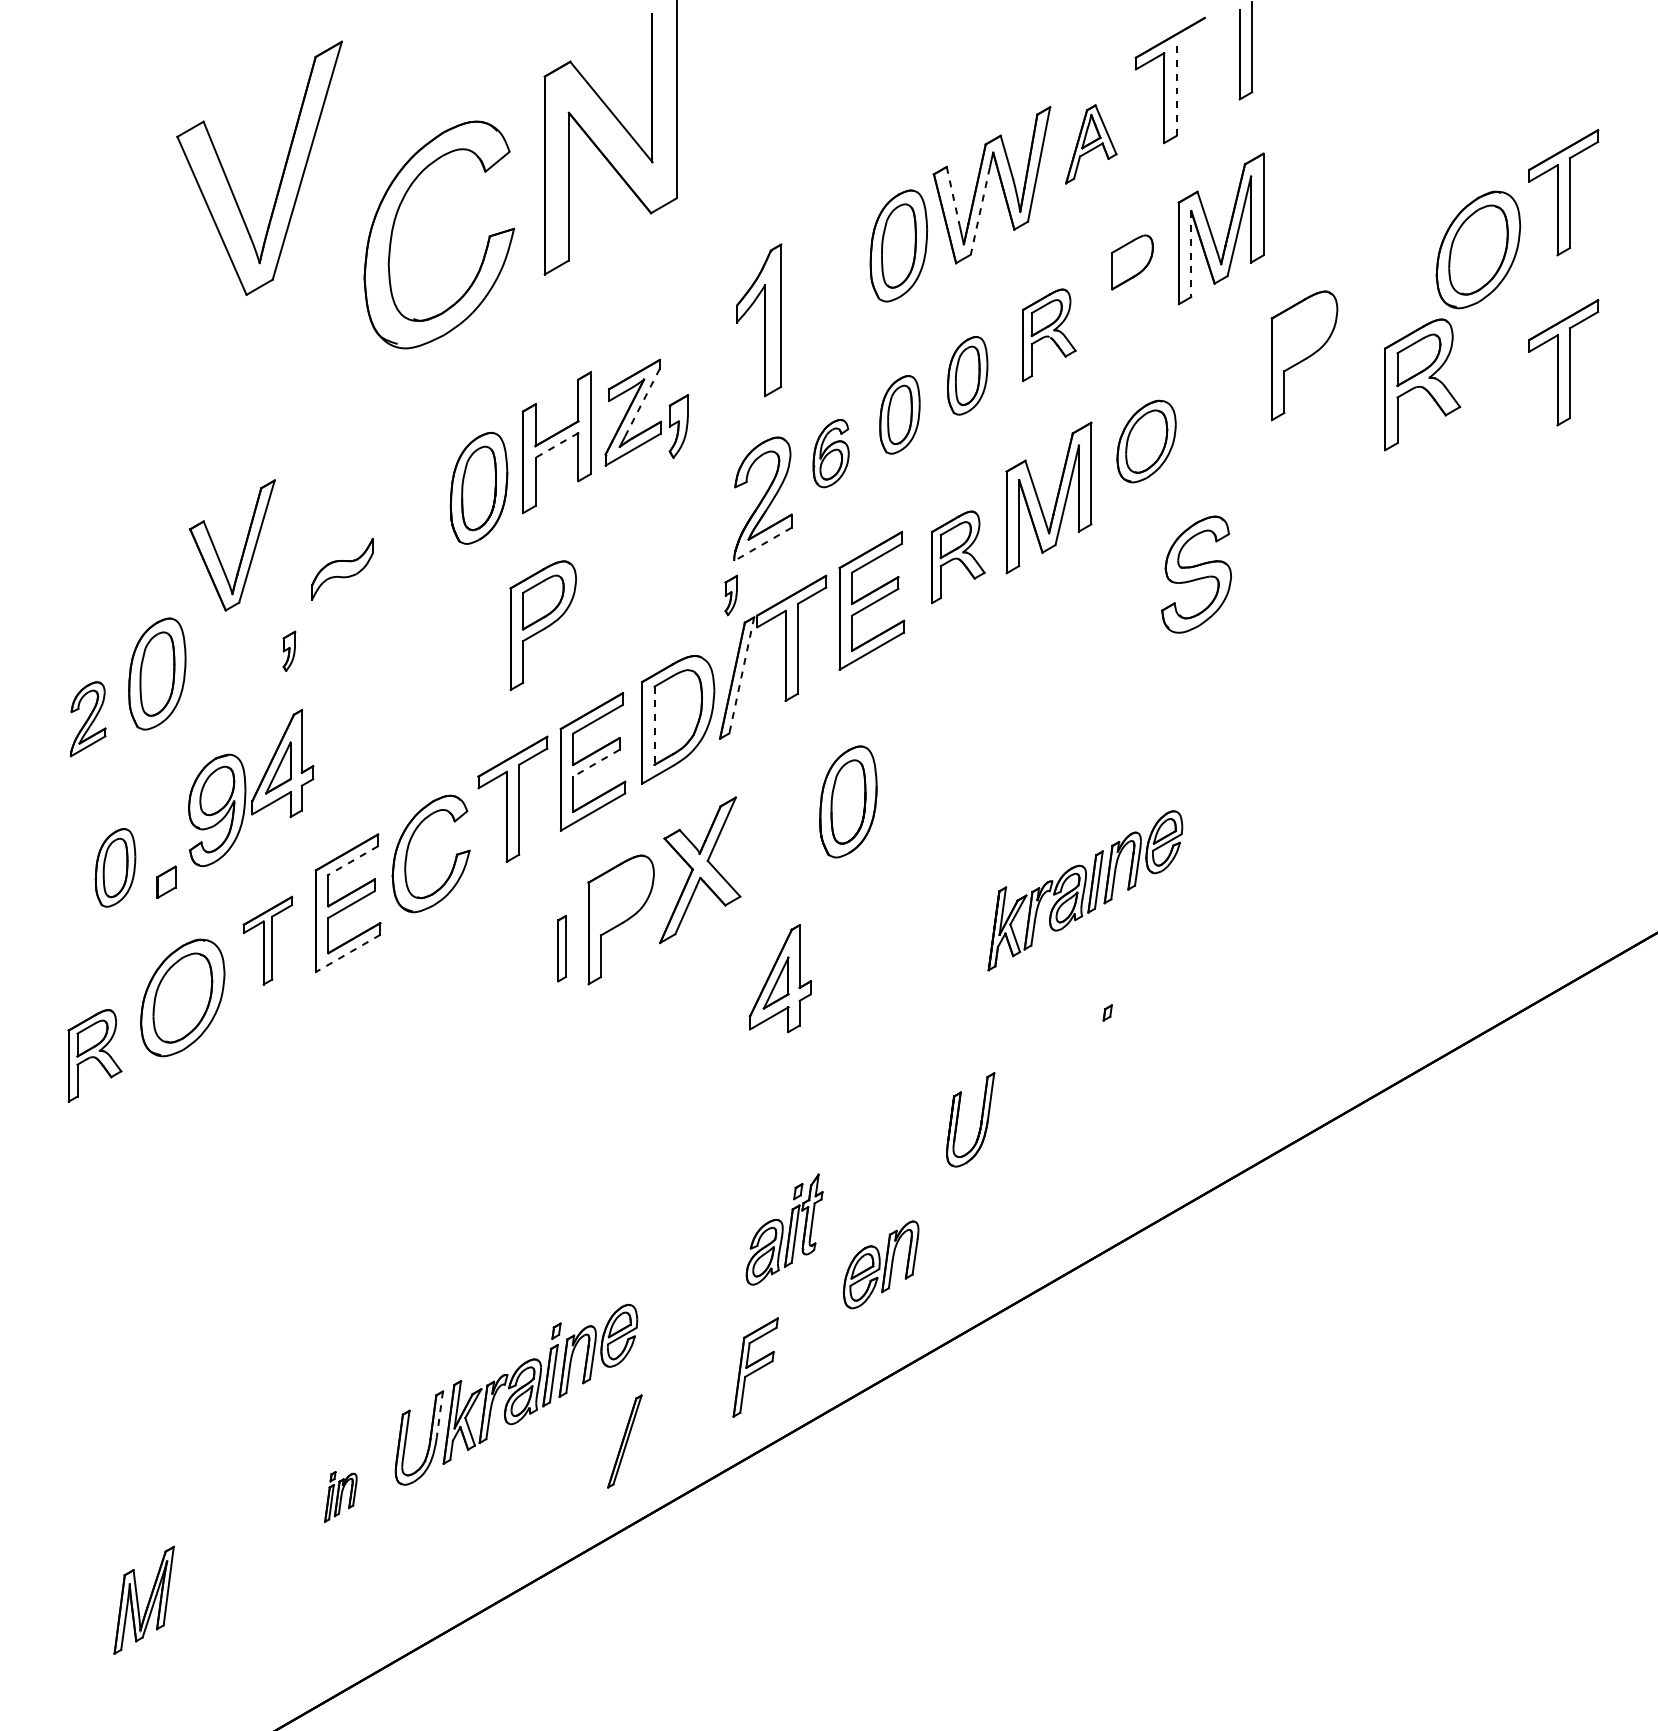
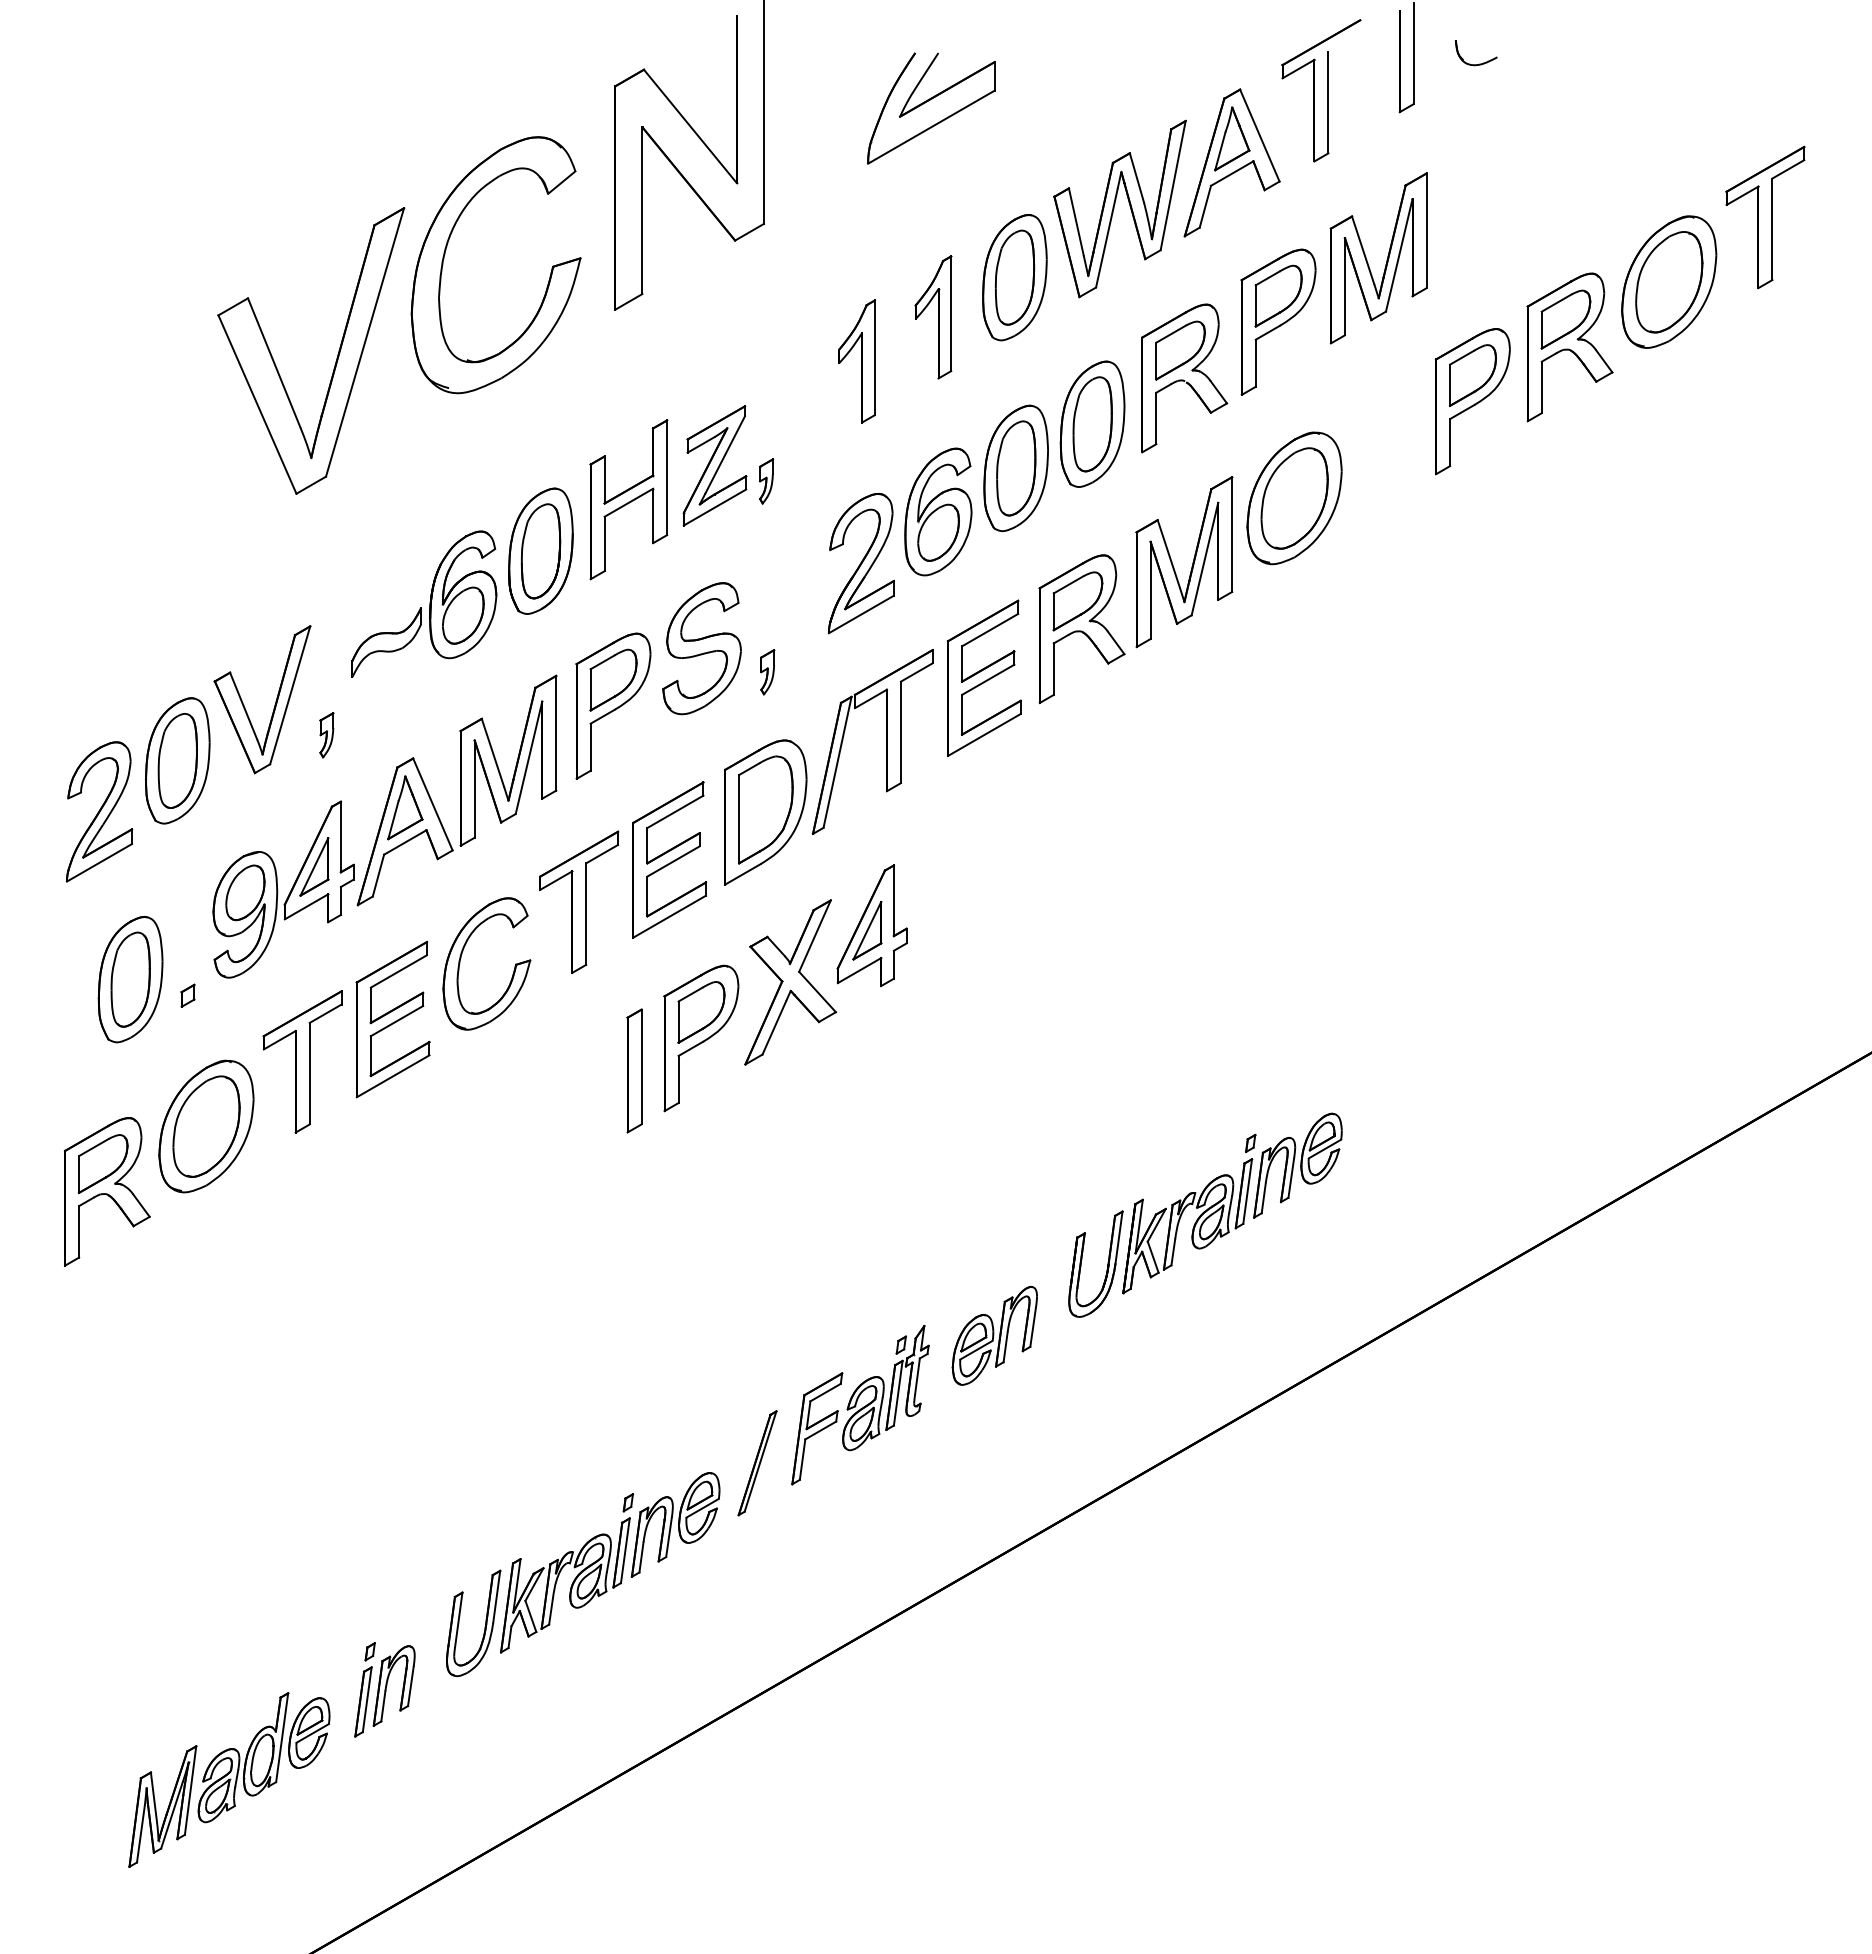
part: (1310, 56) -> (1479, 63), added
part: (821, 90) -> (927, 102), added
line: (1176, 90) -> (1328, 102), dashed -> solid
part: (1090, 144) -> (1231, 162), size x1.67
part: (282, 174) -> (336, 357), moved
line: (953, 197) -> (1076, 222), dashed -> solid
line: (980, 211) -> (1106, 238), dashed -> solid
line: (1190, 253) -> (1344, 286), dashed -> solid
part: (826, 281) -> (933, 317), added
part: (1132, 284) -> (1278, 321), added
part: (758, 320) -> (856, 361), size x0.71
part: (1304, 332) -> (1472, 375), added
part: (1049, 335) -> (1184, 378), size x1.43
part: (1563, 362) -> (1765, 409), removed
part: (967, 375) -> (1092, 423), size x1.43
part: (1422, 384) -> (1569, 347), moved
line: (642, 403) -> (725, 455), dashed -> solid
part: (899, 414) -> (1015, 467), size x1.43
part: (678, 426) -> (766, 481), size x0.62
part: (1146, 441) -> (1294, 498), size x1.43
line: (556, 445) -> (628, 502), dashed -> solid
part: (831, 453) -> (938, 511), size x1.67
part: (410, 526) -> (463, 594), added
line: (763, 544) -> (861, 614), dashed -> solid
part: (243, 549) -> (274, 704), moved
part: (957, 556) -> (1081, 628), size x1.43
part: (1196, 574) -> (701, 648), moved
part: (731, 595) -> (767, 672), moved
line: (741, 675) -> (837, 762), dashed -> solid
part: (404, 700) -> (456, 790), added
part: (88, 718) -> (99, 811), size x1.67
line: (654, 725) -> (739, 819), dashed -> solid
line: (596, 763) -> (673, 861), dashed -> solid
part: (848, 801) -> (957, 904), removed
line: (352, 860) -> (398, 971), dashed -> solid
part: (115, 867) -> (130, 979), size x1.43
part: (165, 881) -> (187, 995), size x0.62
part: (1085, 890) -> (1232, 1203), moved
part: (621, 896) -> (701, 1012), added
part: (267, 940) -> (302, 1061), size x1.43
part: (561, 948) -> (634, 1070), size x1.67
line: (348, 953) -> (393, 1076), dashed -> solid
part: (779, 978) -> (871, 925), moved
part: (95, 1055) -> (107, 1191), size x1.43
part: (880, 1264) -> (994, 1335), moved
part: (755, 1367) -> (817, 1428), moved
line: (439, 1415) -> (496, 1597), dashed -> solid
part: (624, 1441) -> (757, 1463), moved
part: (340, 1496) -> (384, 1689), size x1.67
part: (233, 1556) -> (263, 1757), added

